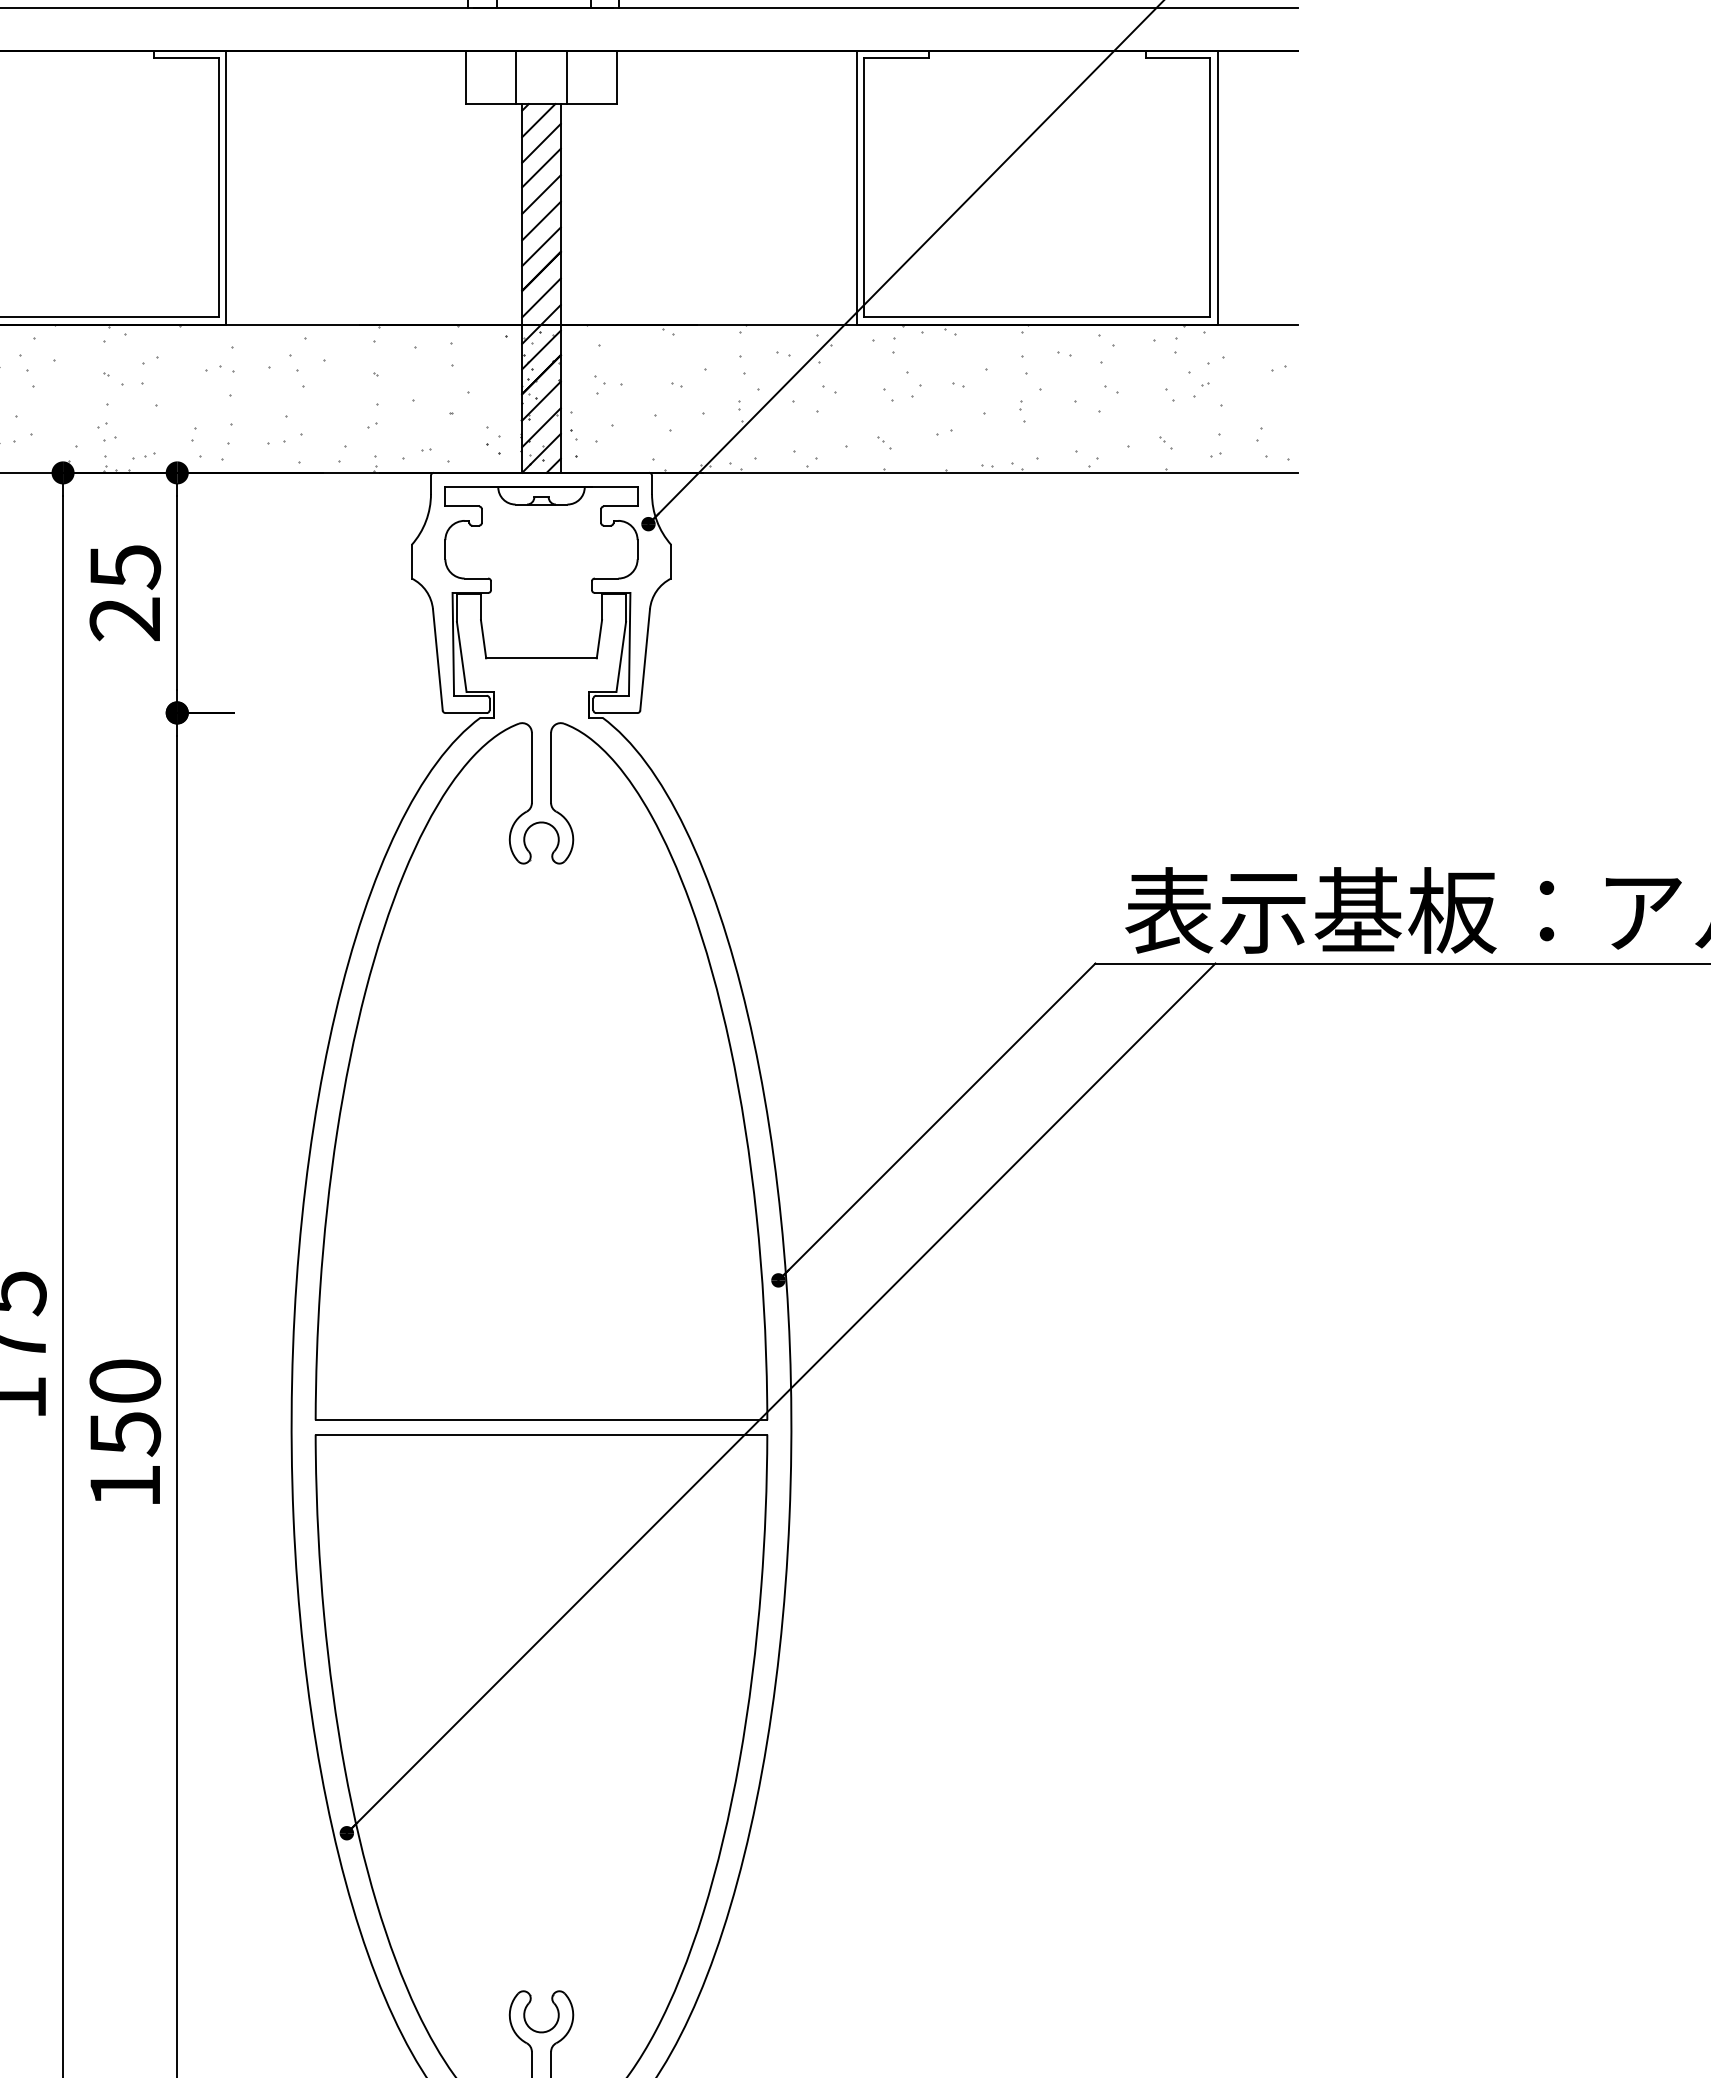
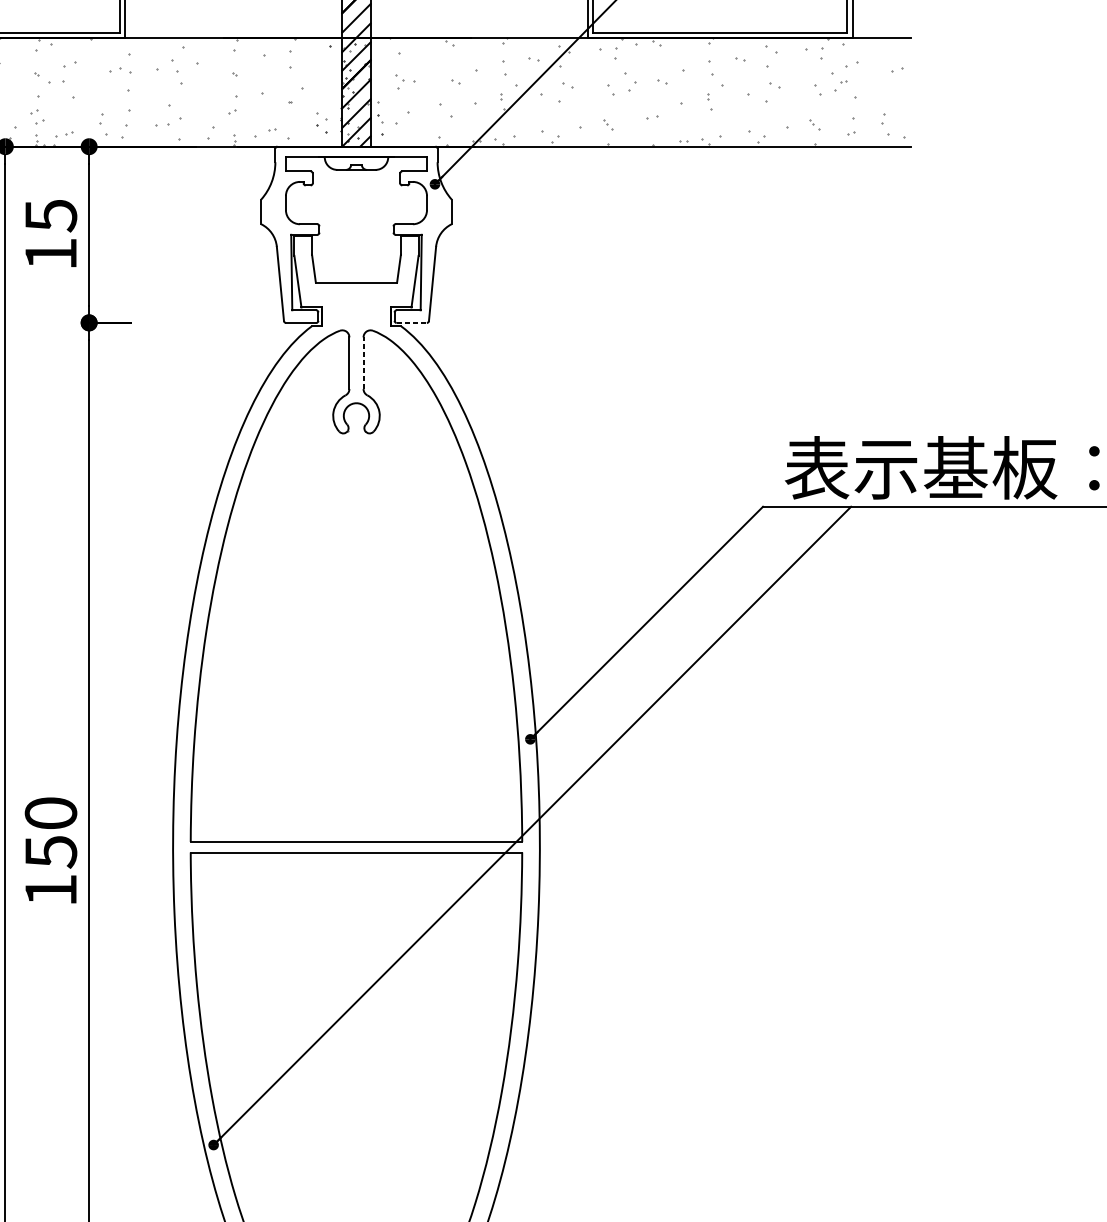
text: (124, 619) -> (50, 254), 25 -> 15
line: (616, 713) -> (411, 323), solid -> dashed
line: (551, 767) -> (363, 362), solid -> dashed

